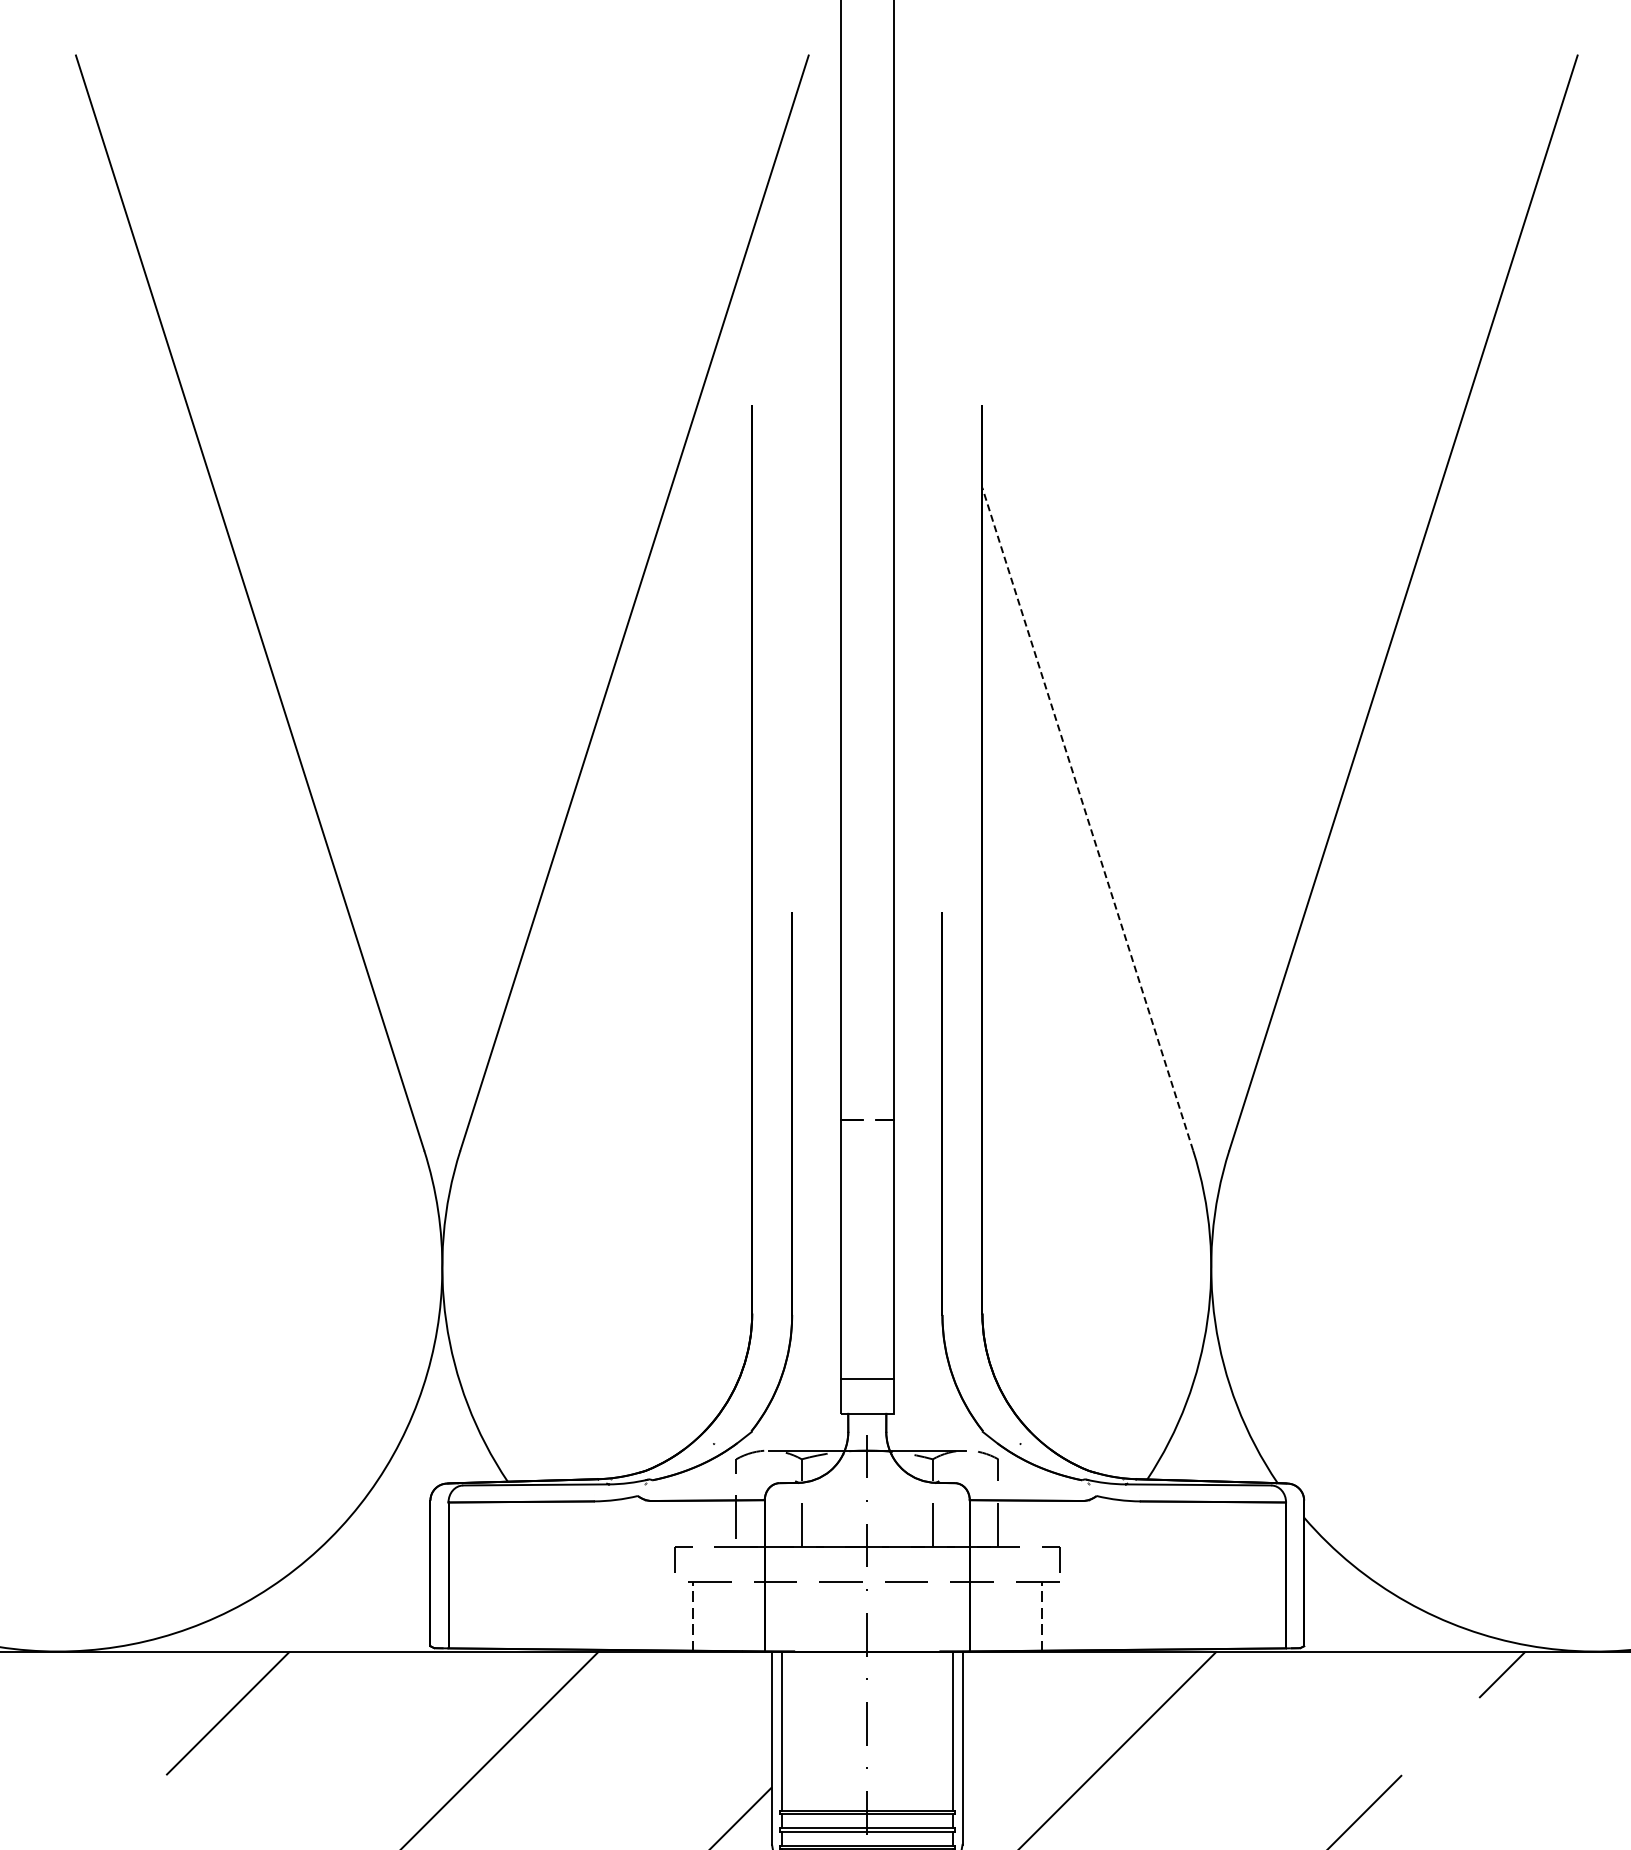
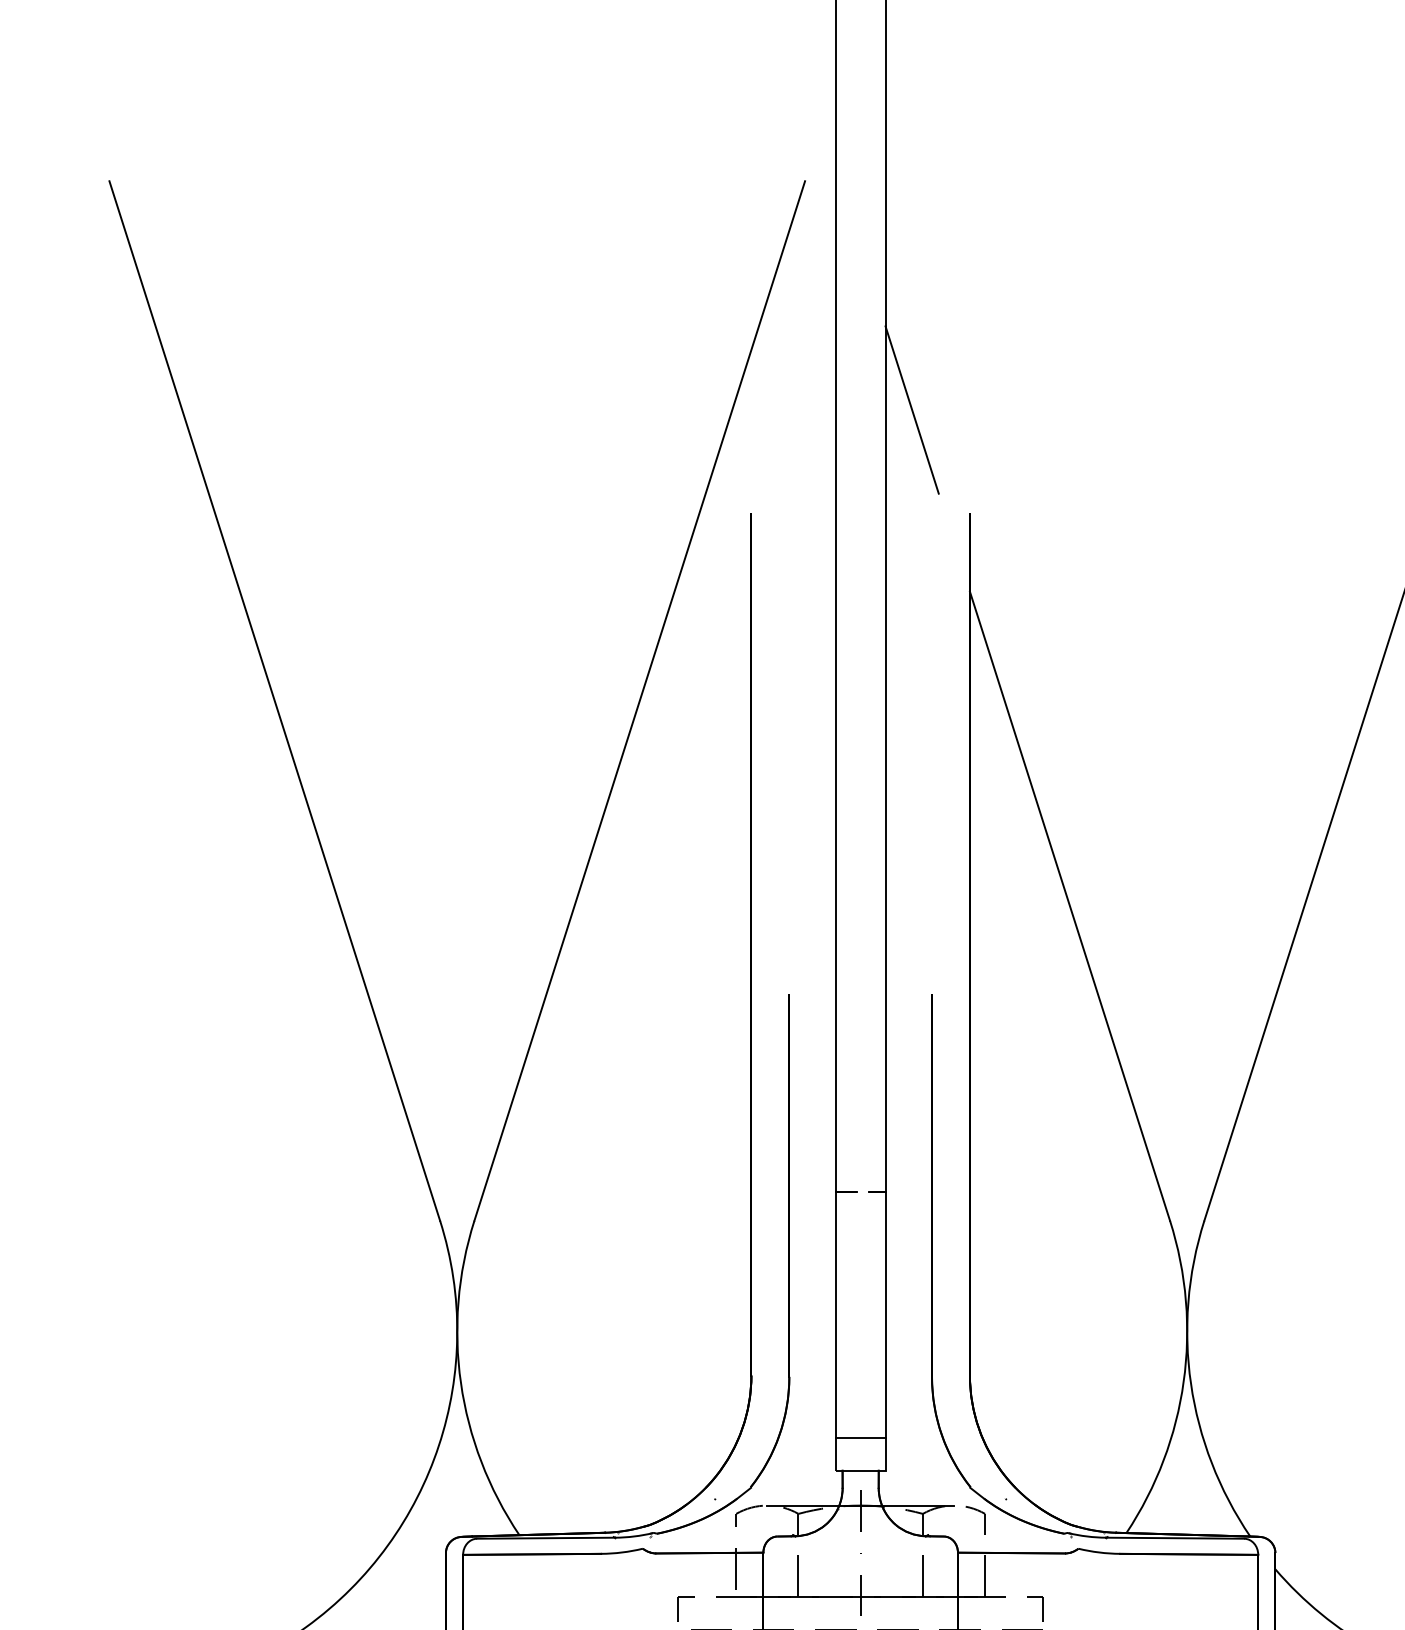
line: (921, 296) -> (912, 410), added
line: (1087, 819) -> (1069, 906), dashed -> solid

